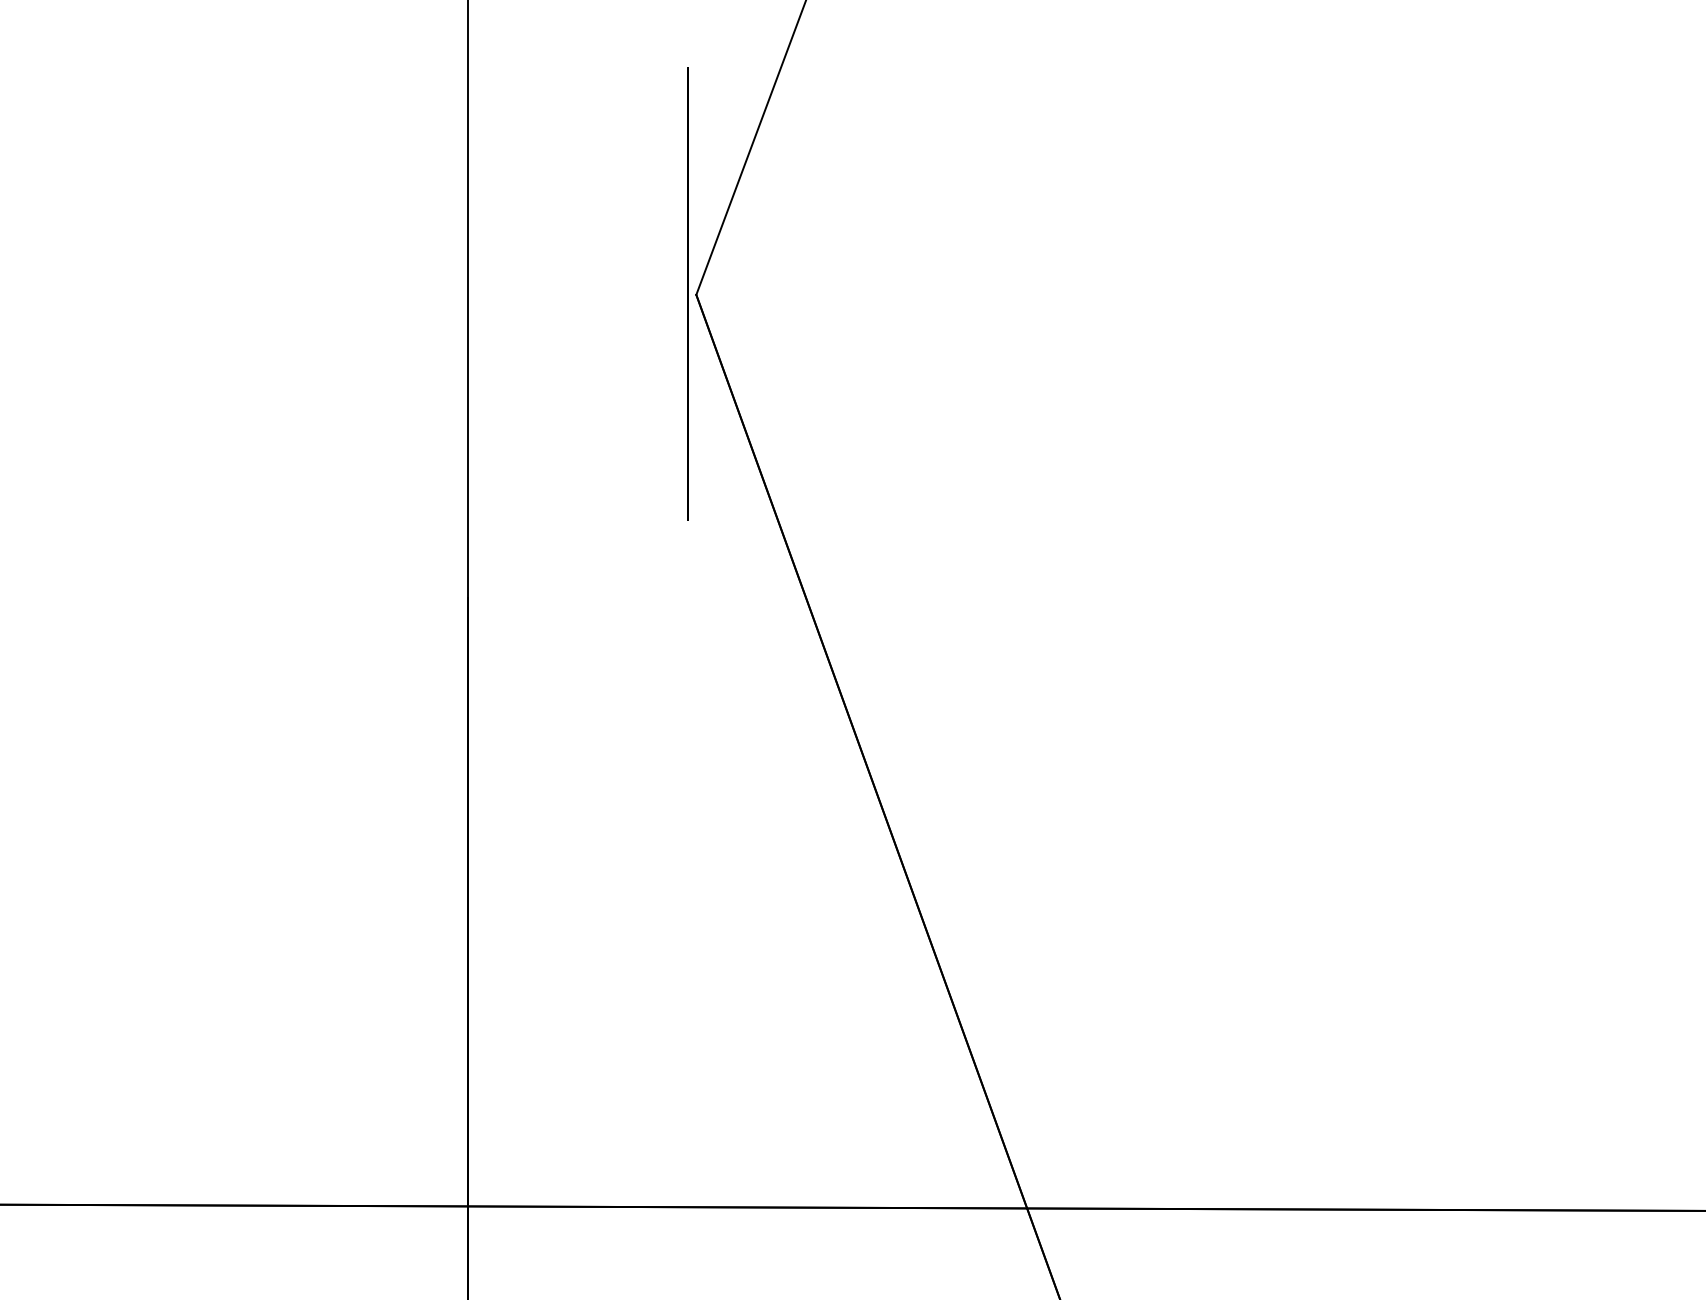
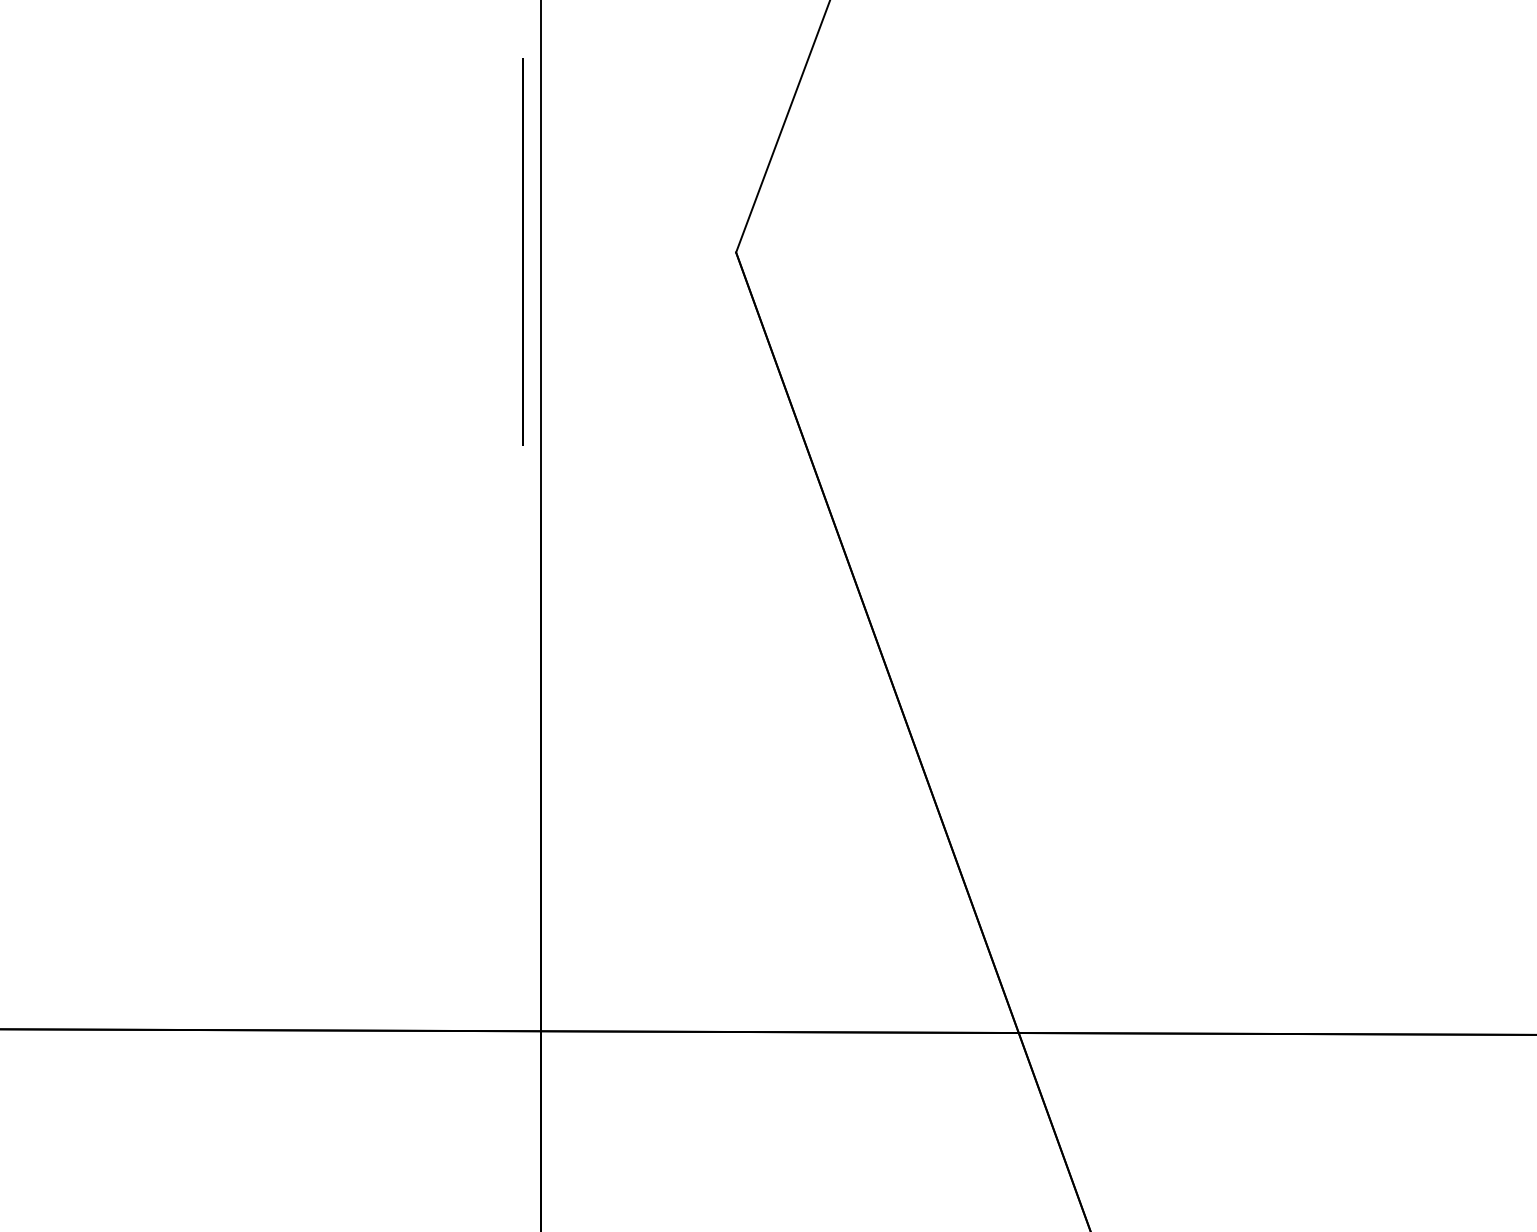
line: (687, 293) -> (522, 251), moved

